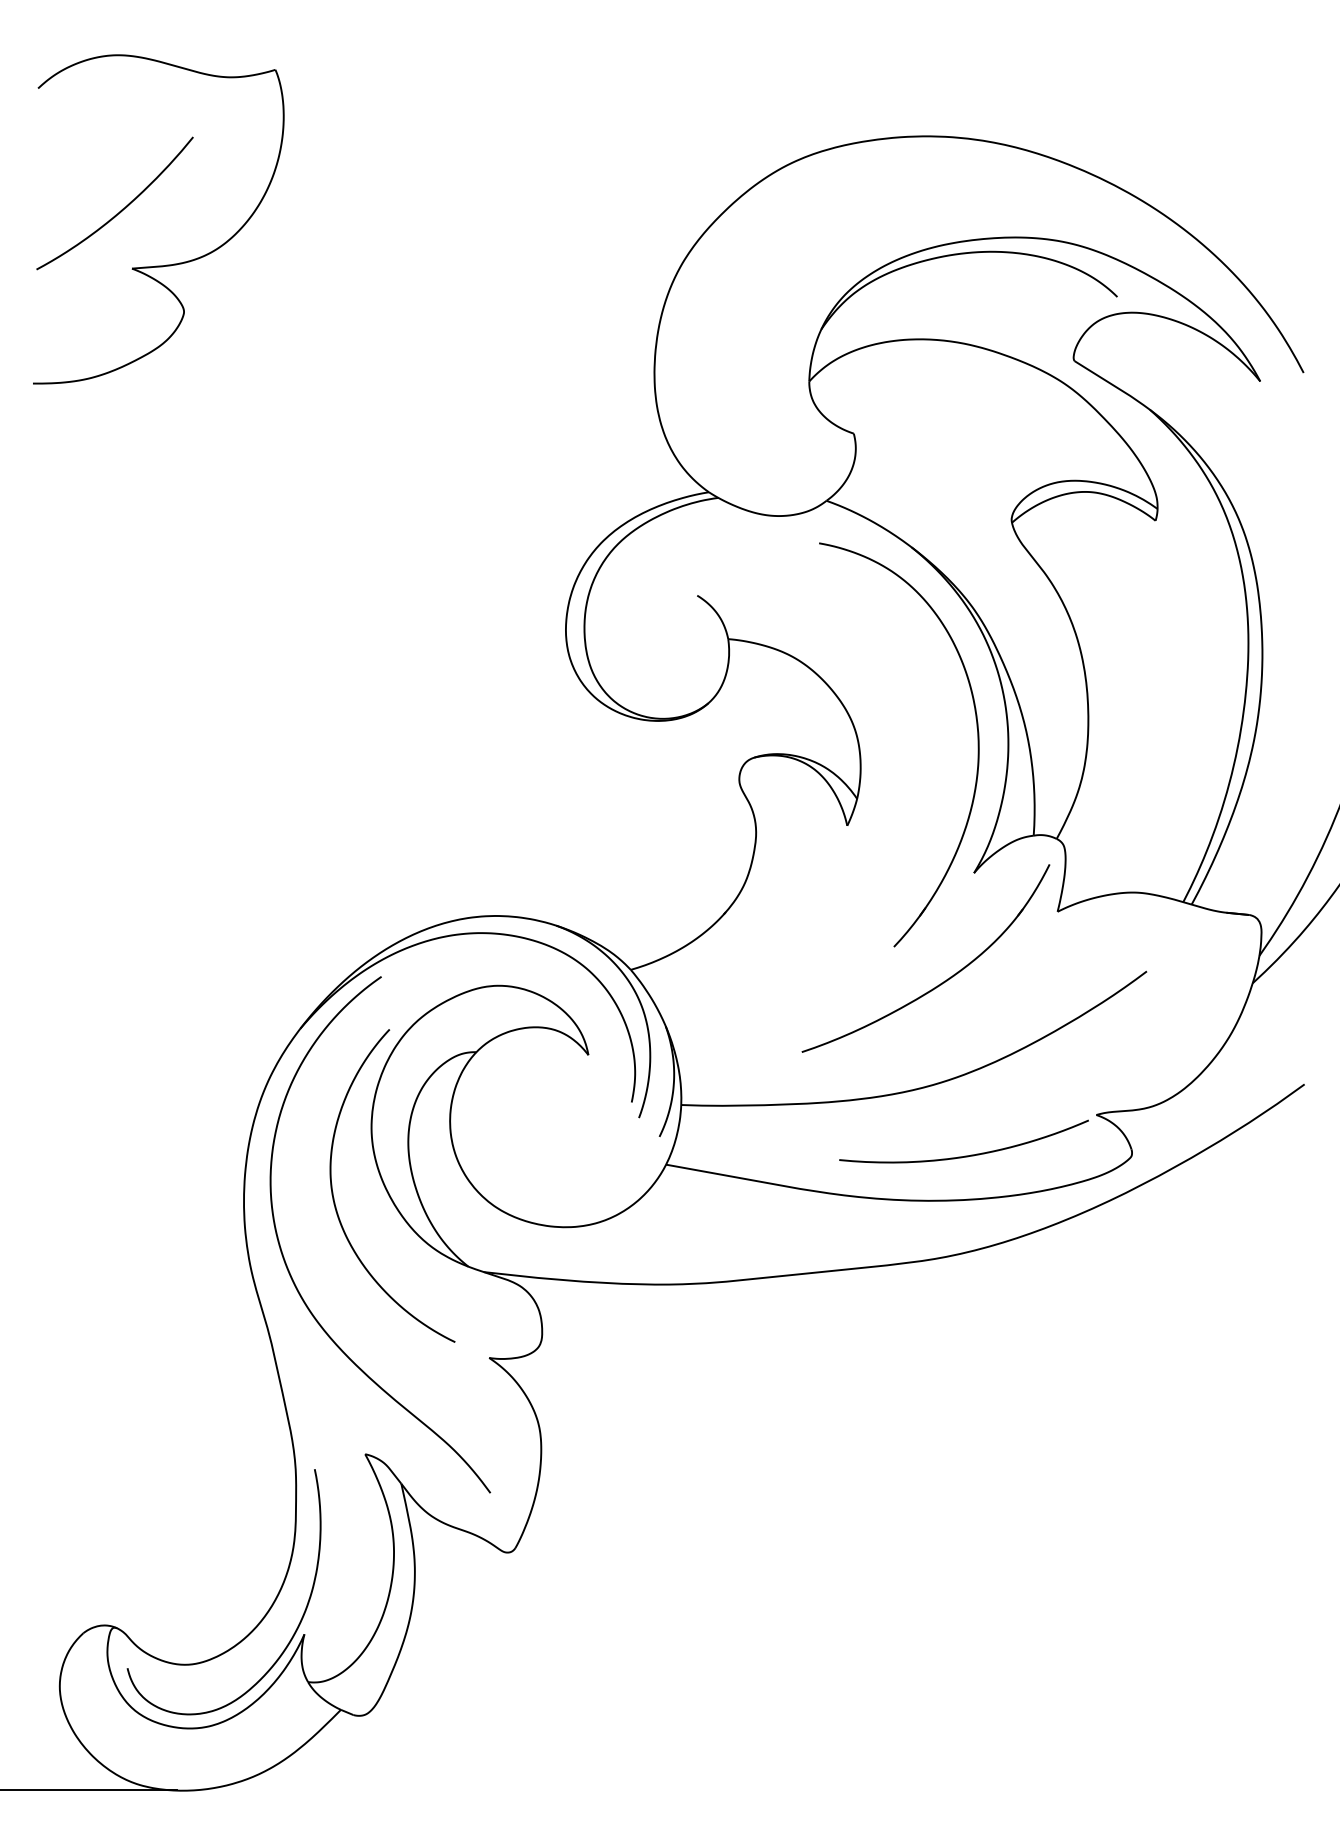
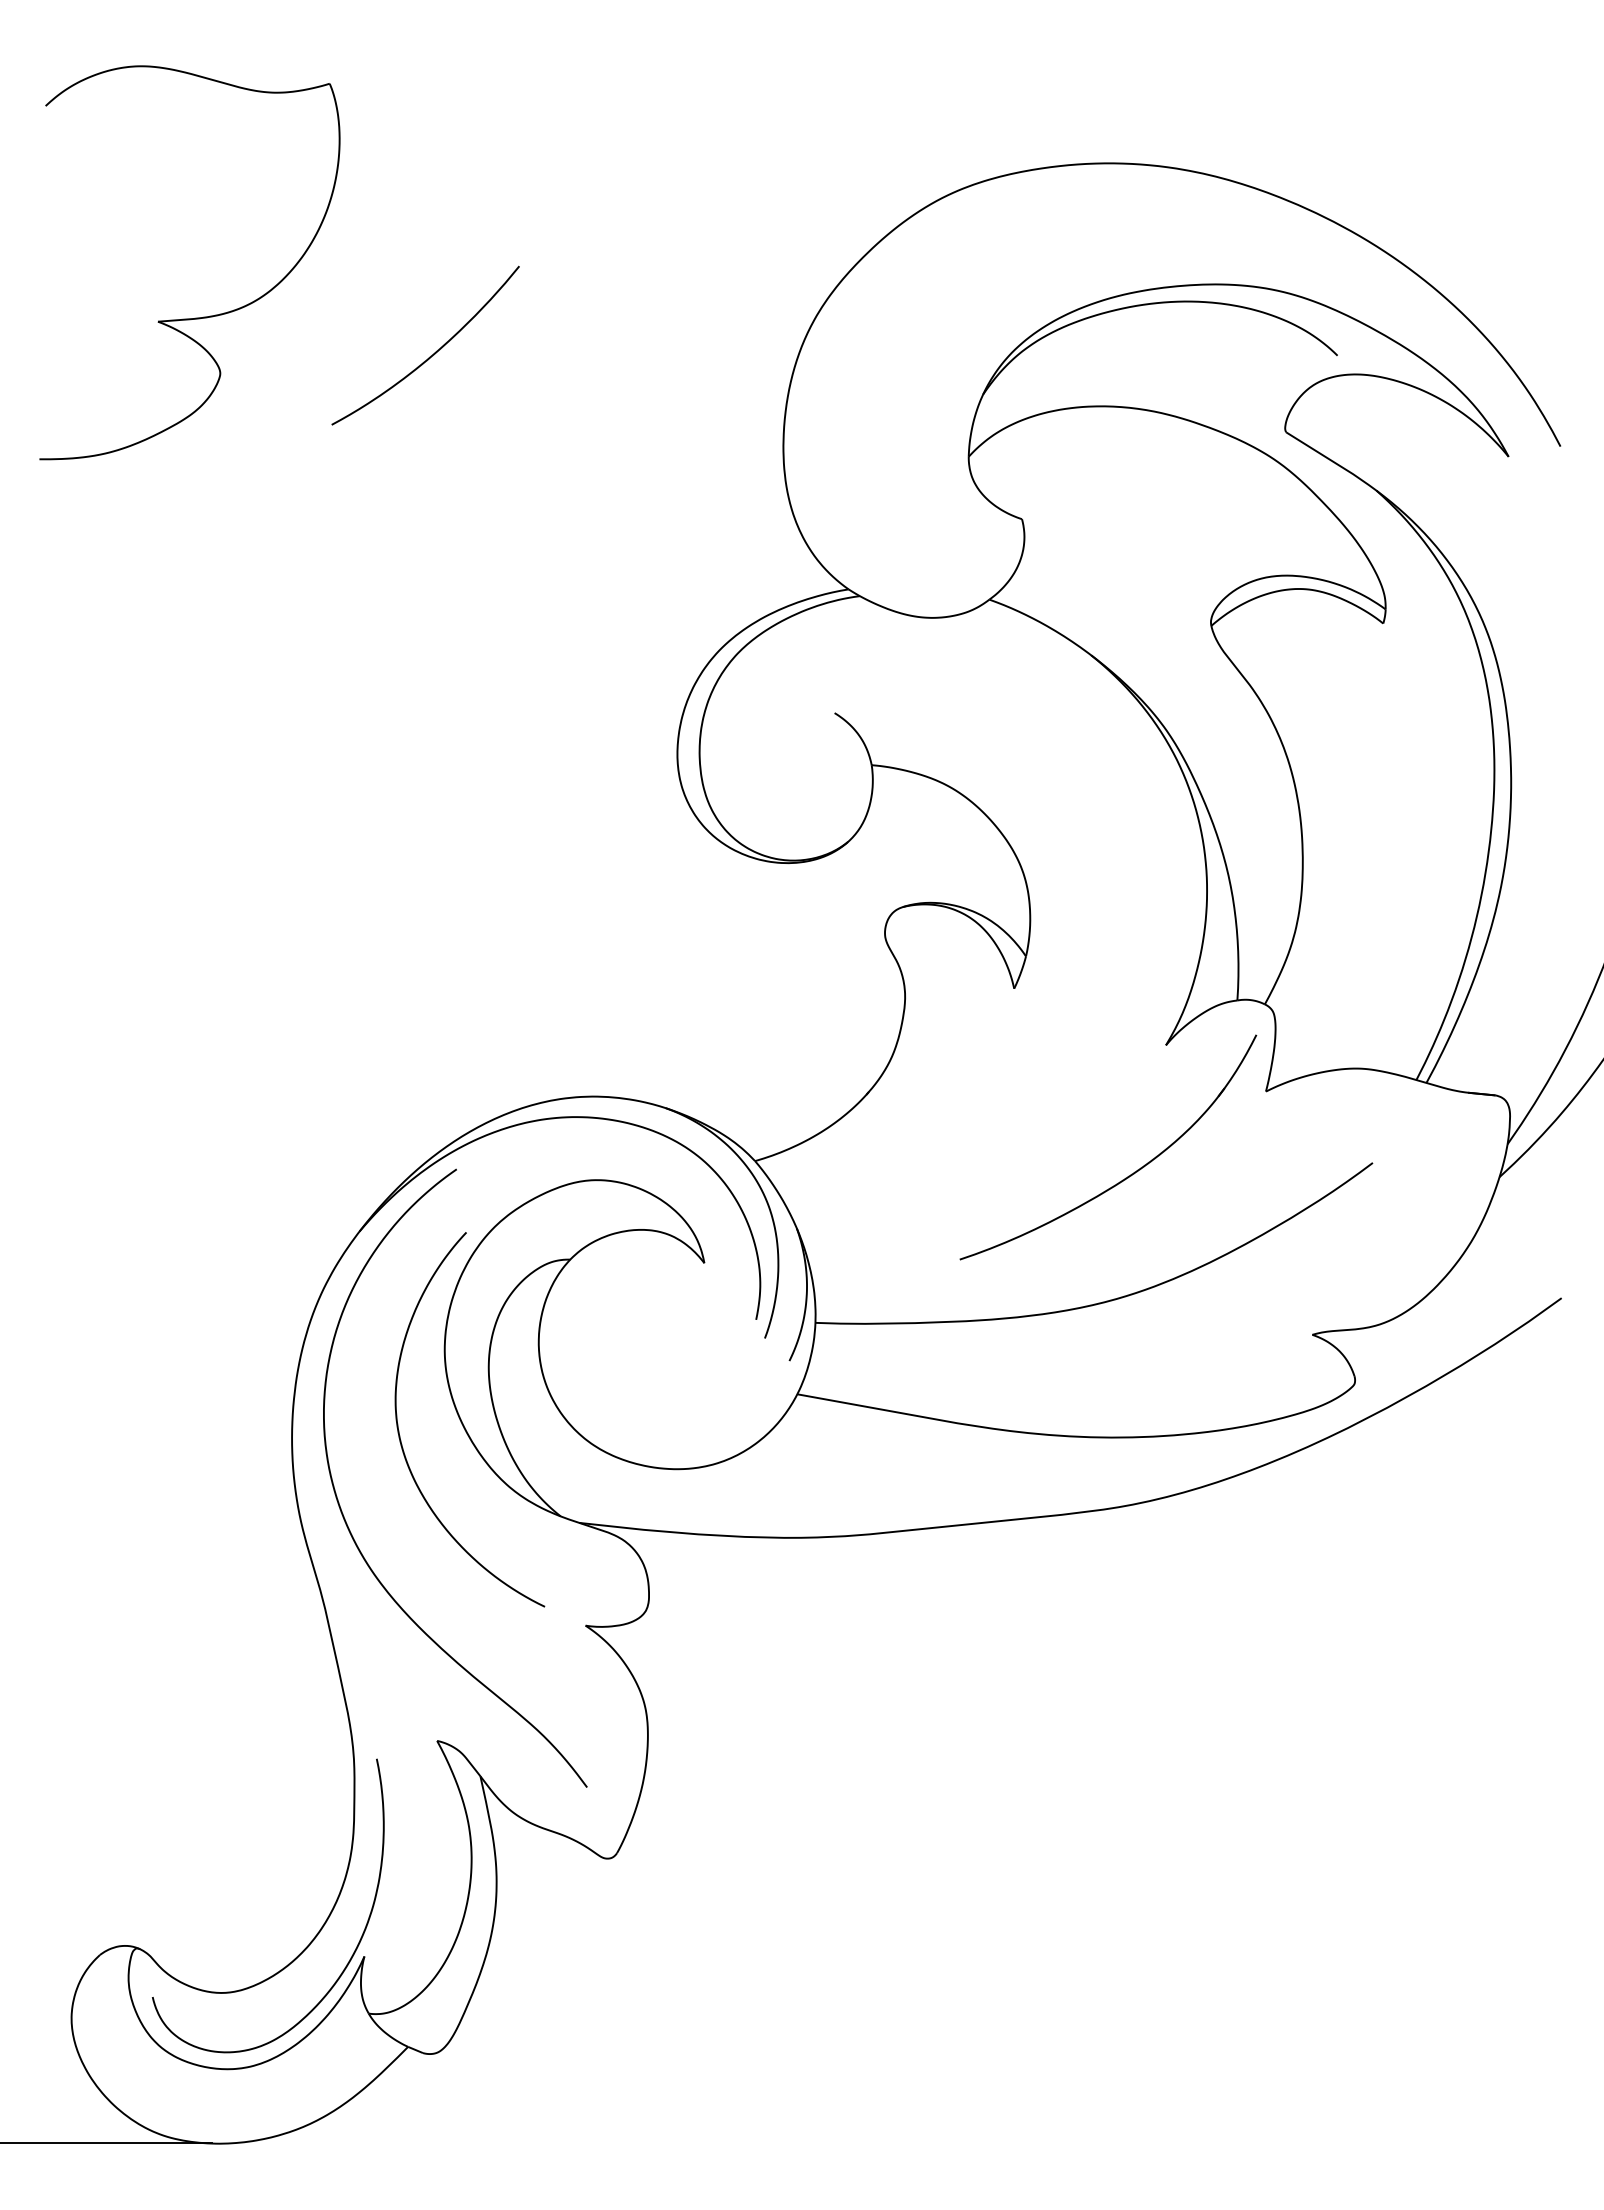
curve: (121, 209) -> (433, 353), moved
part: (977, 744) -> (1170, 891), removed
curve: (965, 1155) -> (1155, 1383), removed

